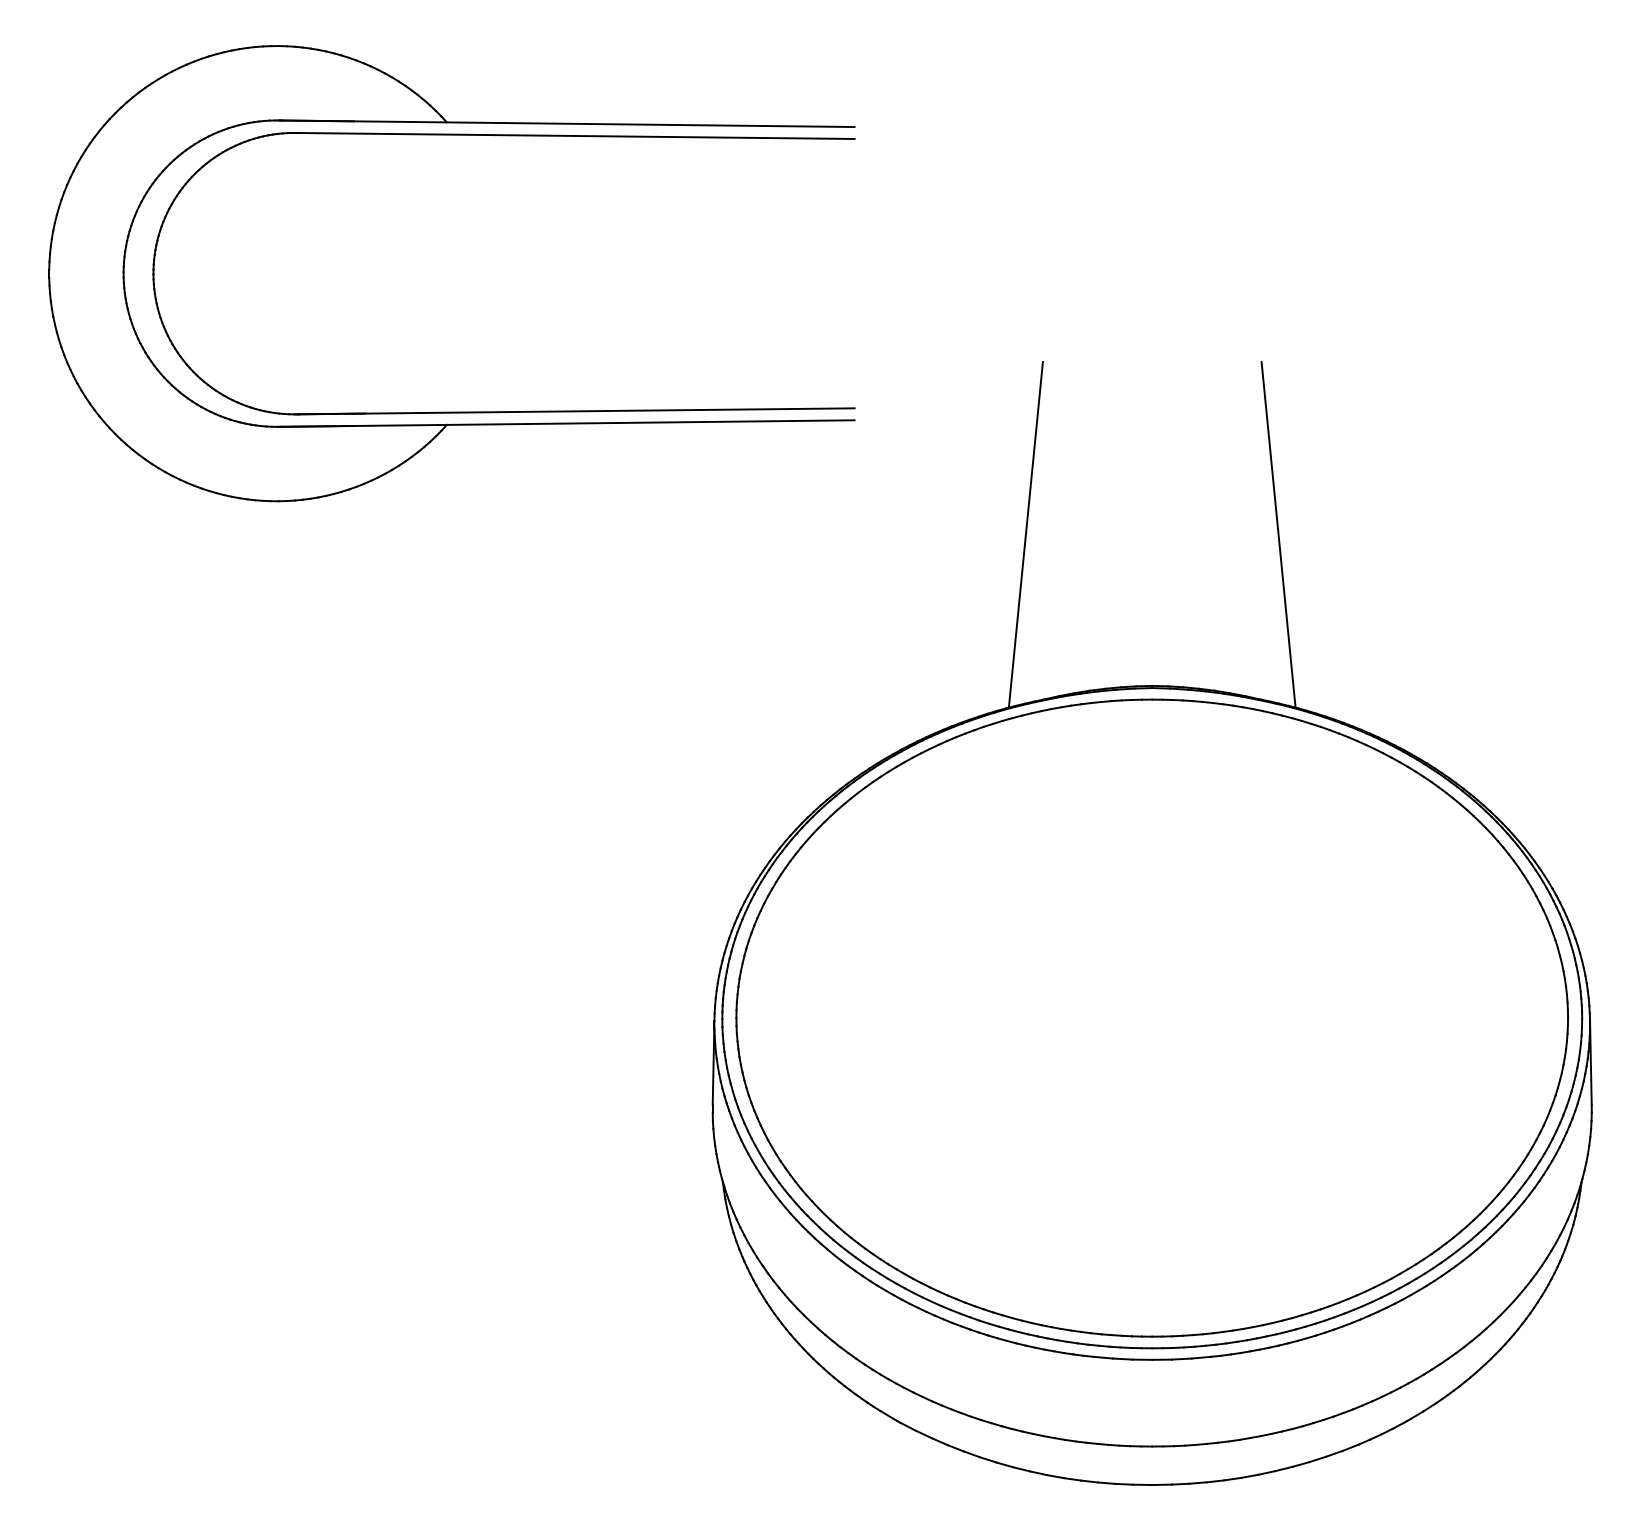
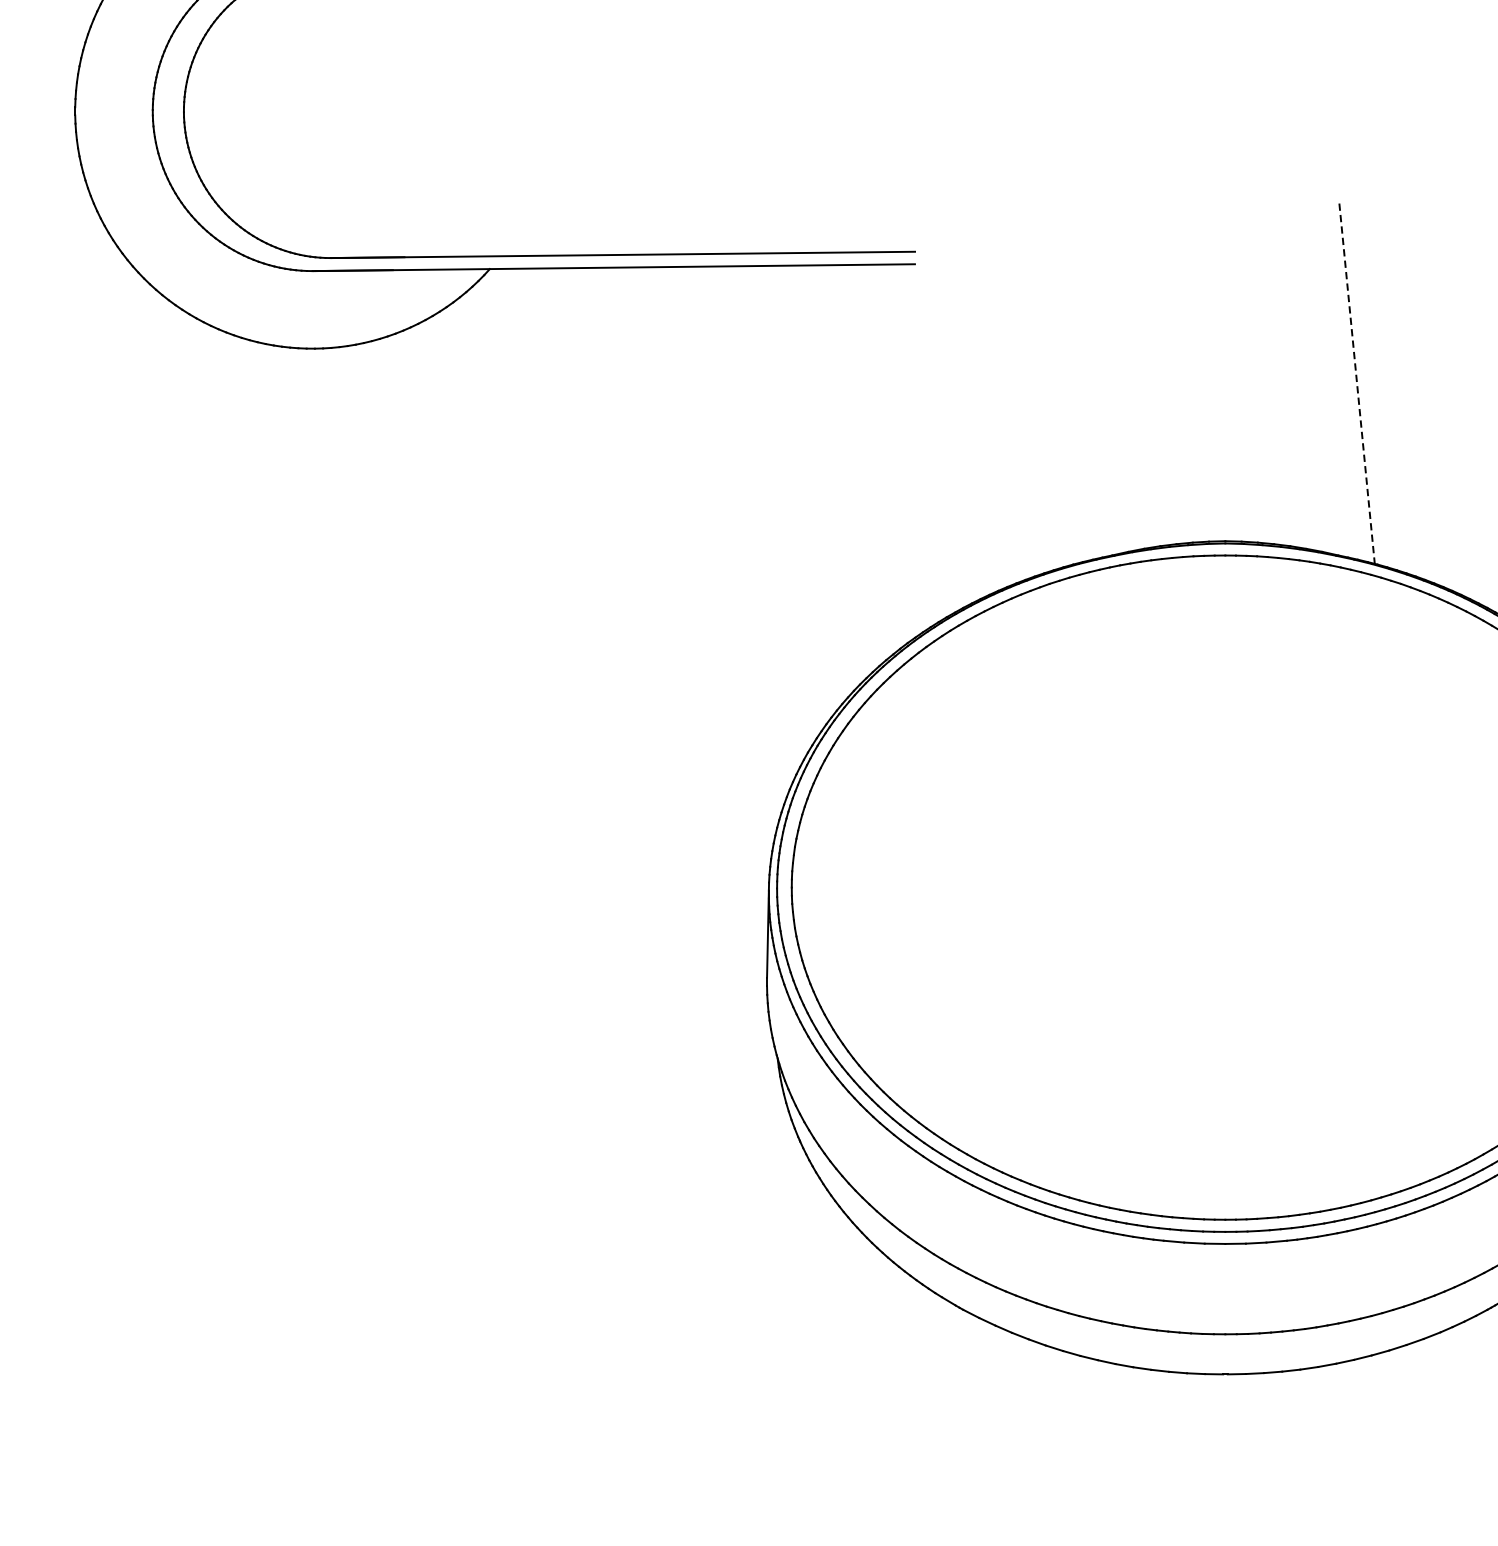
line: (1025, 534) -> (1093, 383), removed
line: (1278, 534) -> (1356, 383), solid -> dashed

